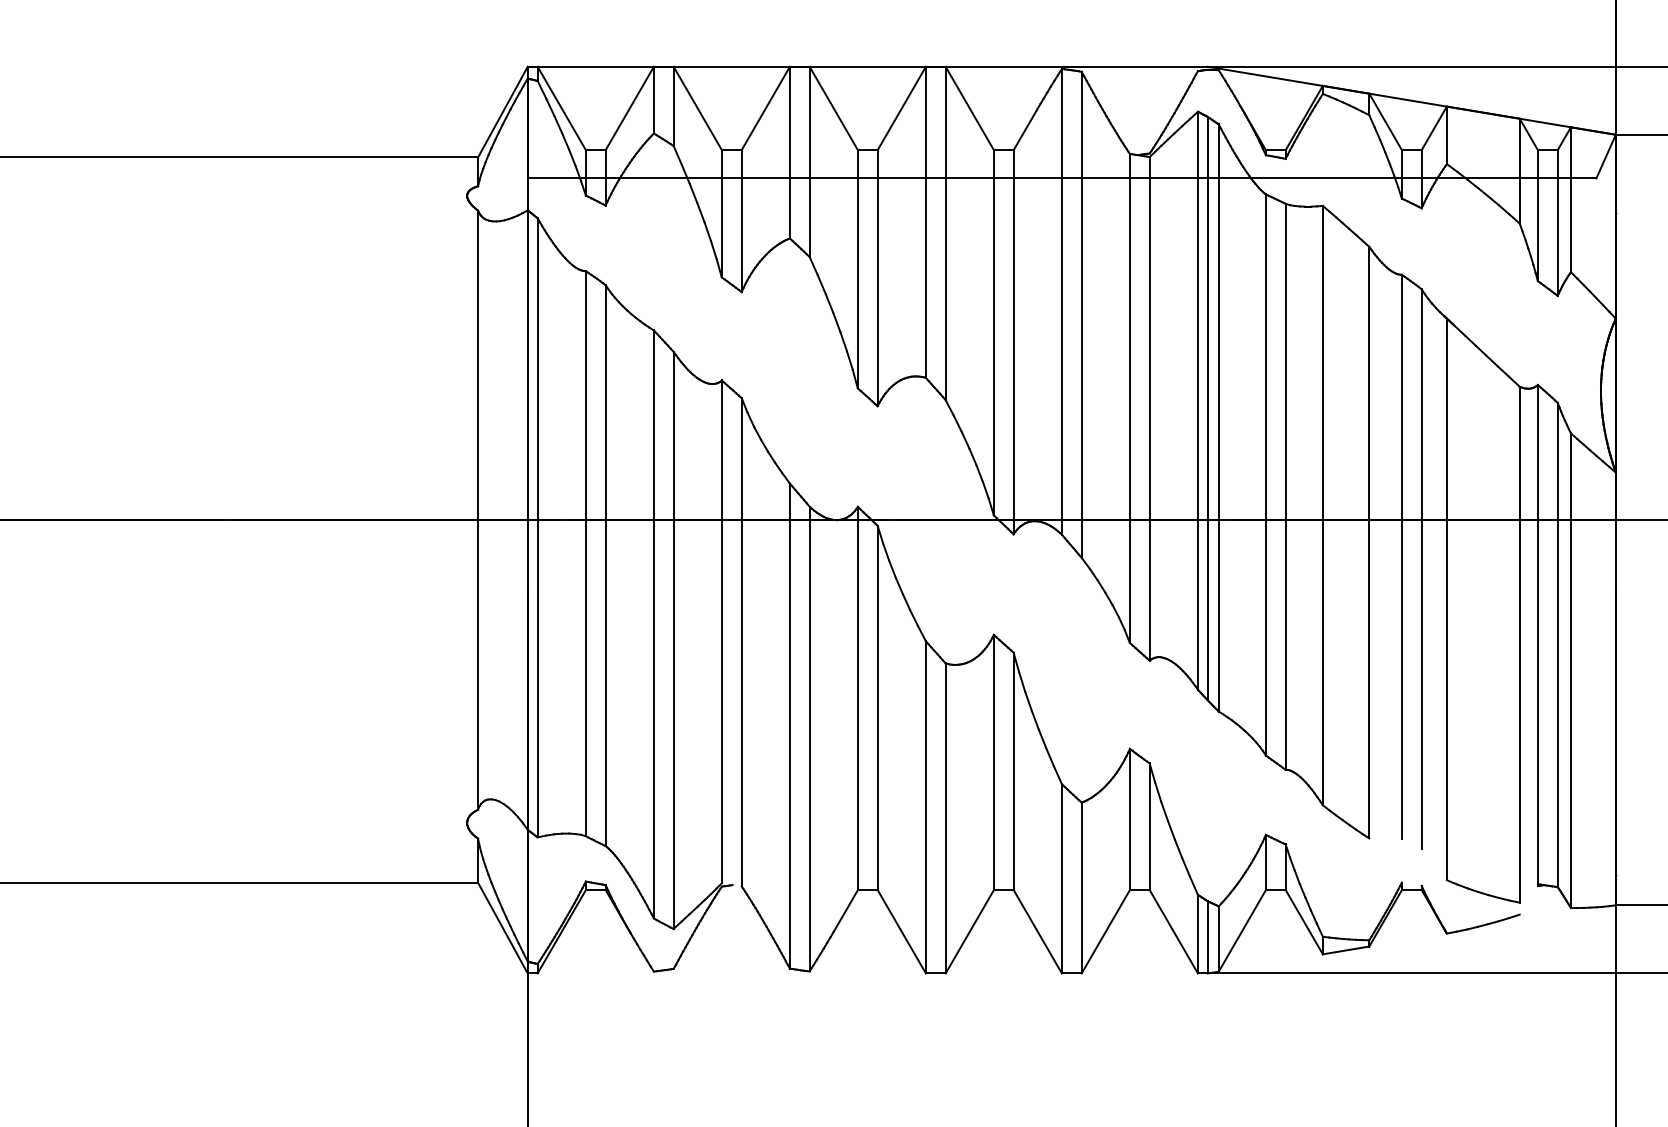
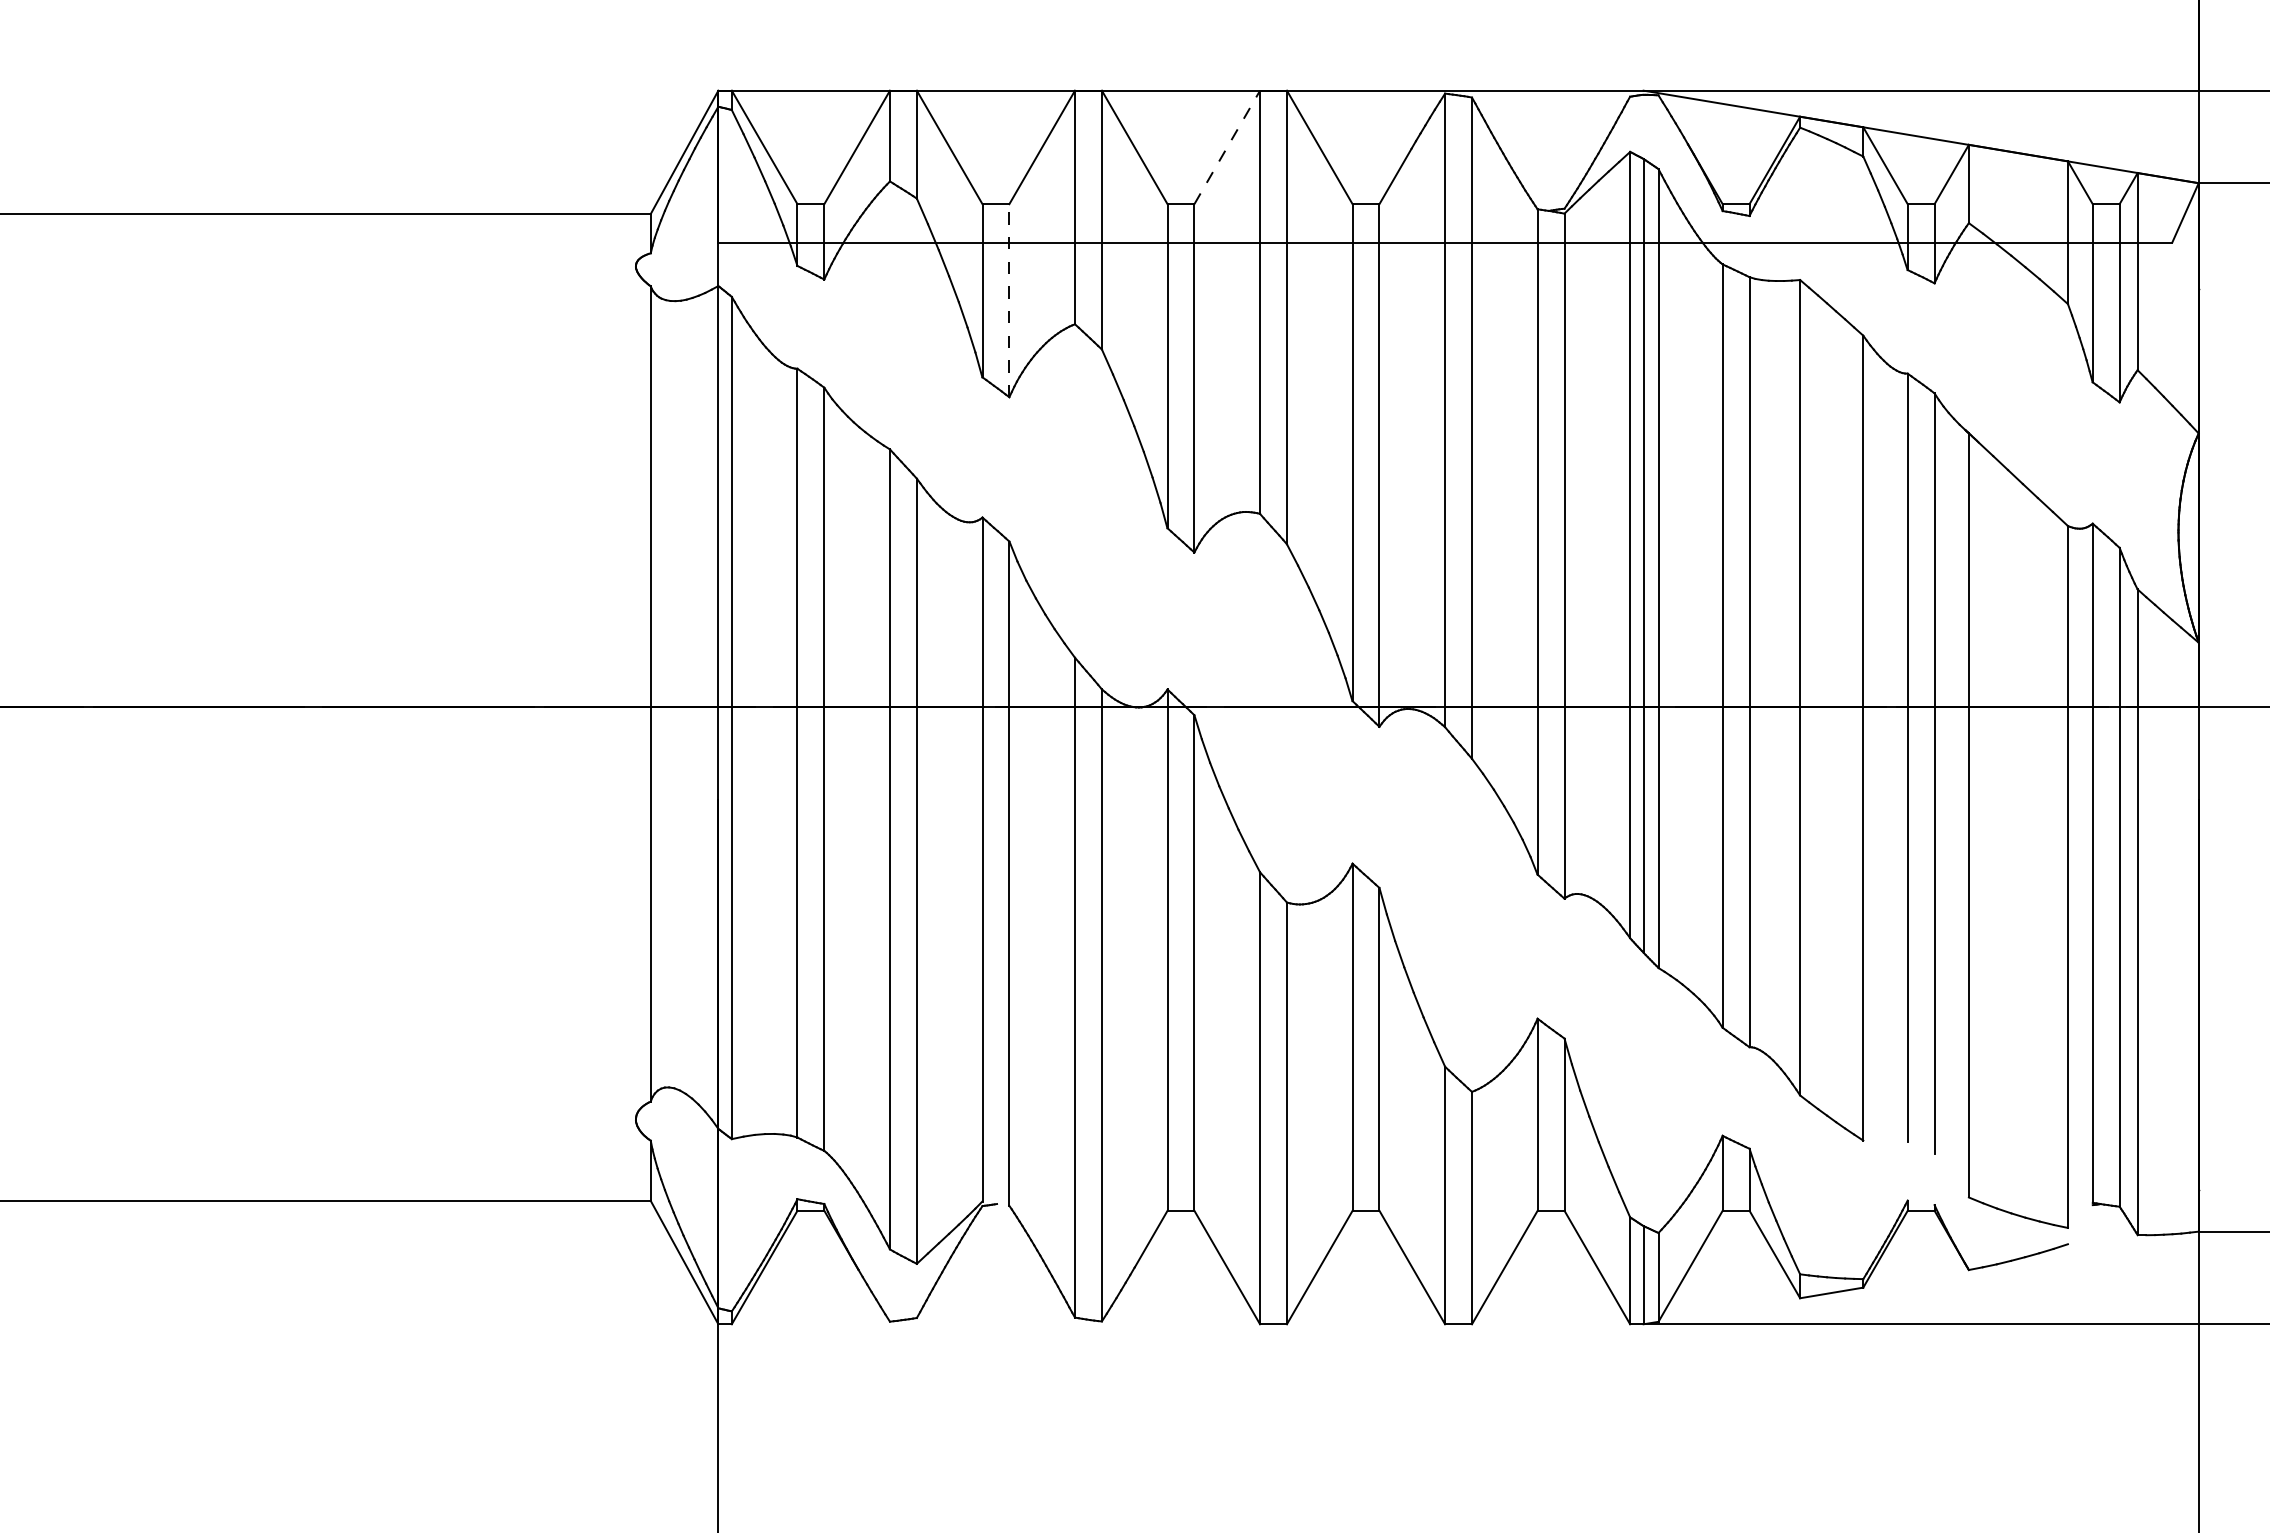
line: (901, 108) -> (1227, 147), solid -> dashed
line: (741, 220) -> (1009, 300), solid -> dashed

